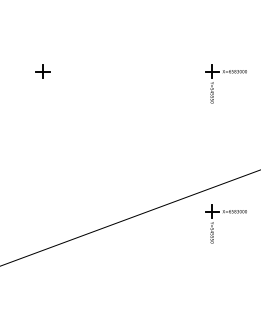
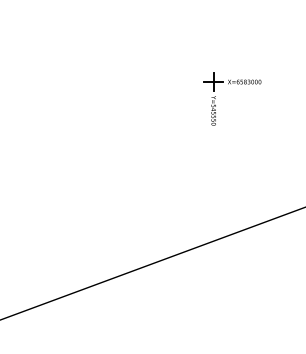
part: (224, 213) -> (230, 276), removed

